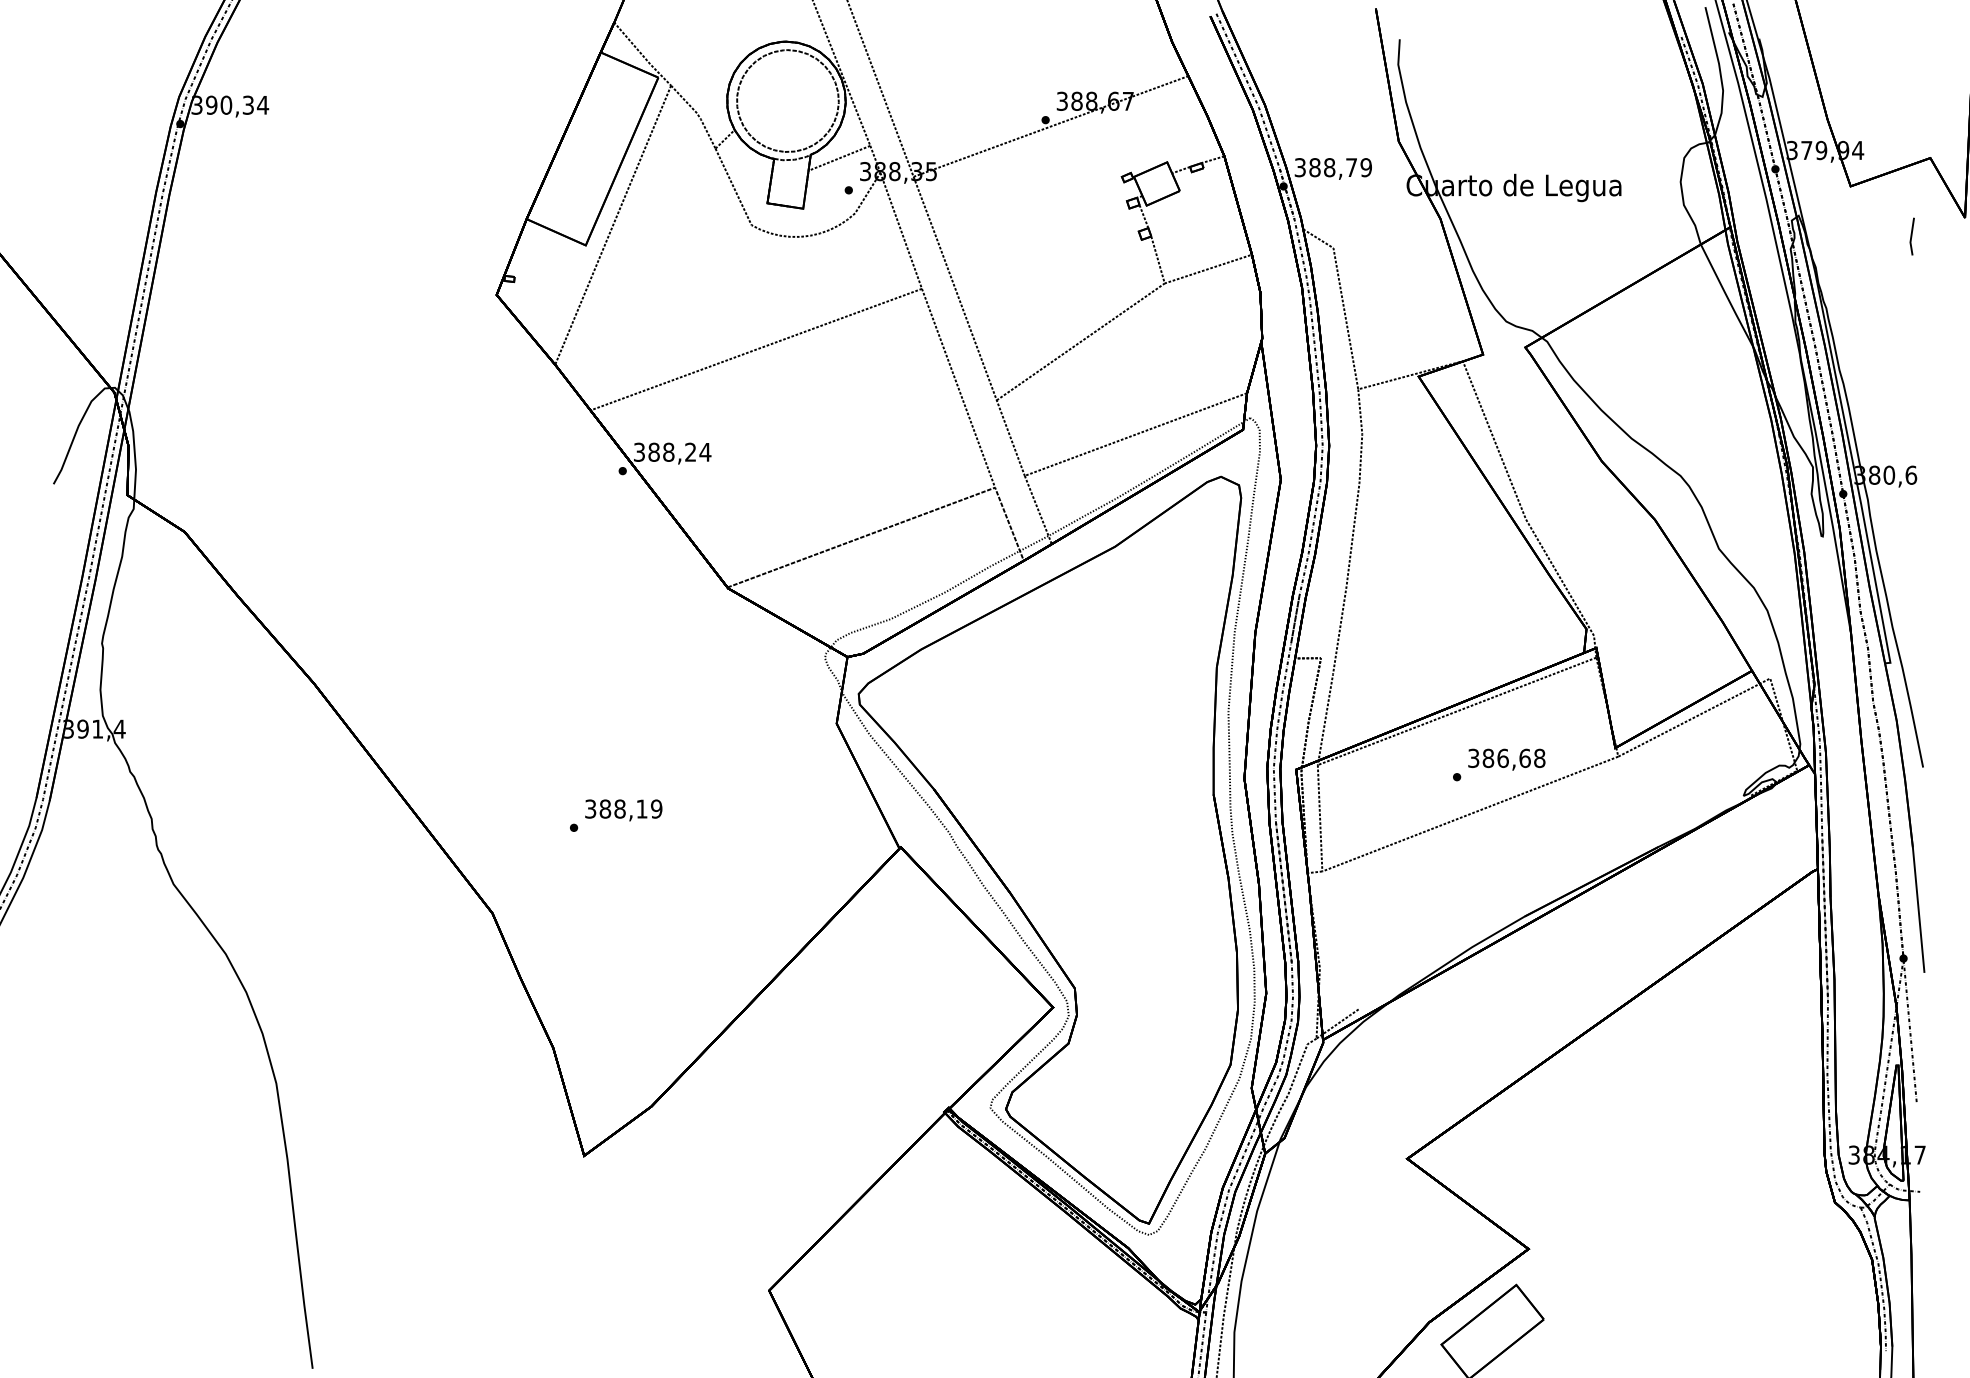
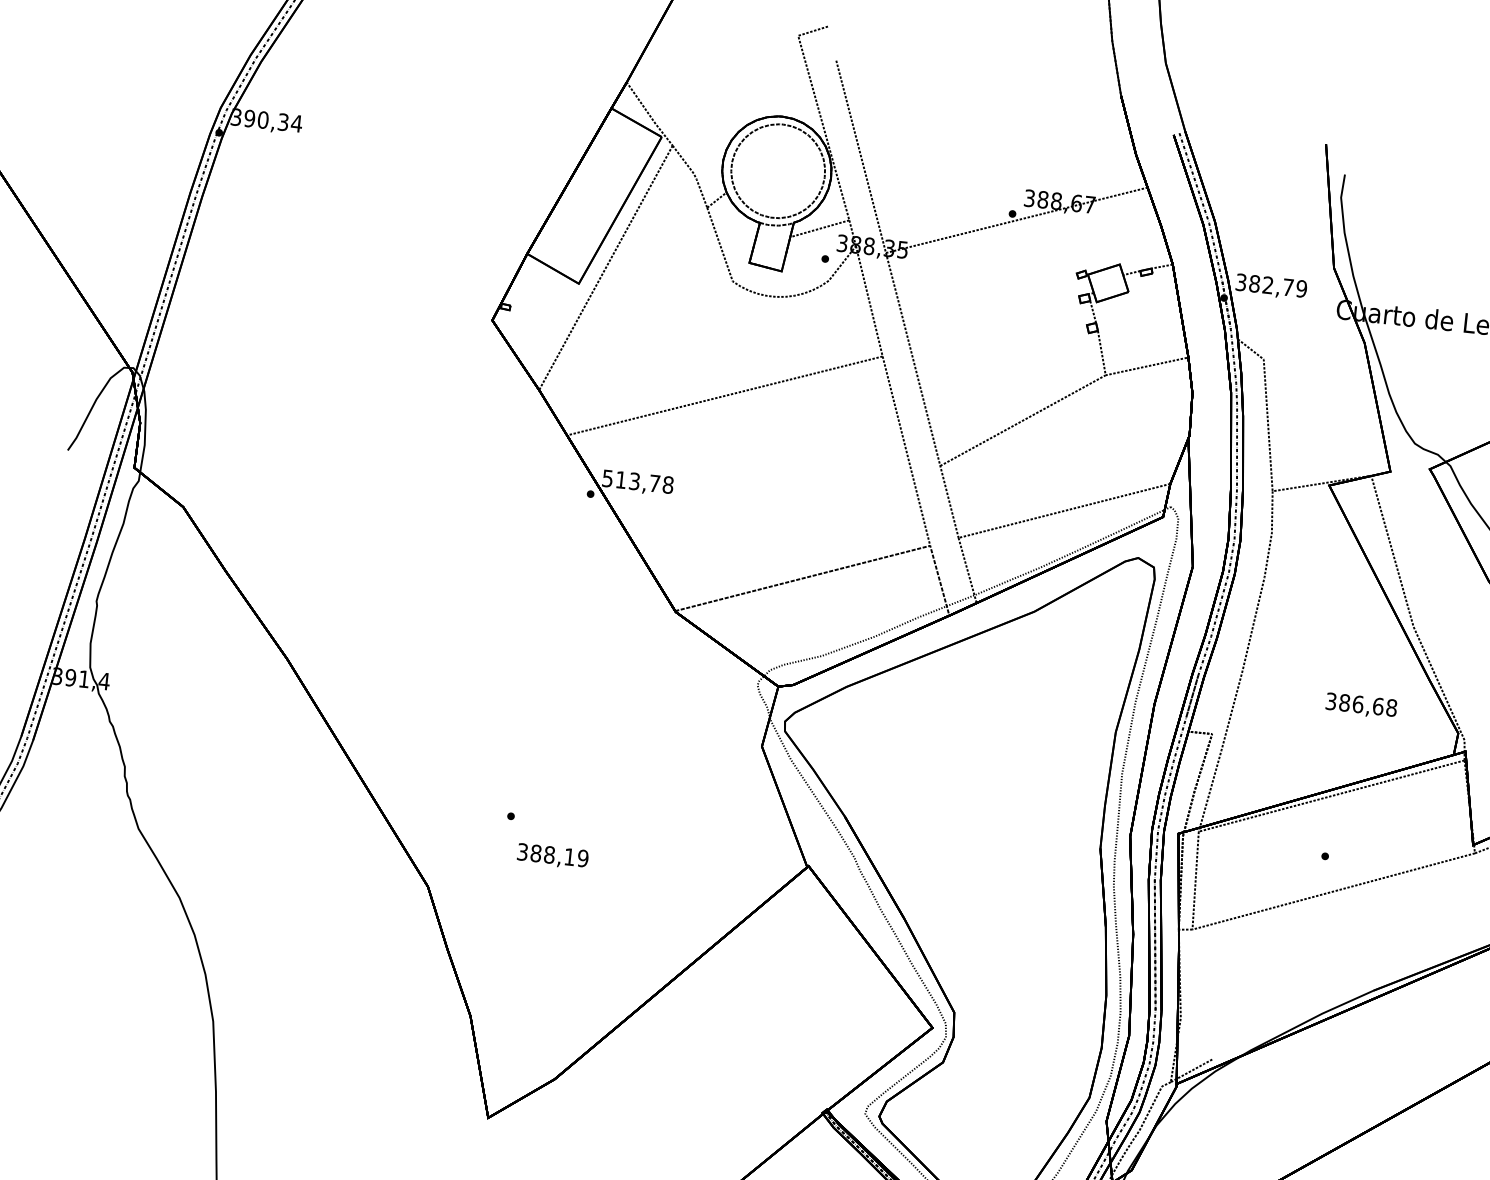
text: (1329, 167) -> (1268, 285), 388,79 -> 382,79
text: (672, 451) -> (638, 481), 388,24 -> 513,78
text: (1506, 759) -> (1361, 705), moved
text: (623, 810) -> (552, 856), moved

